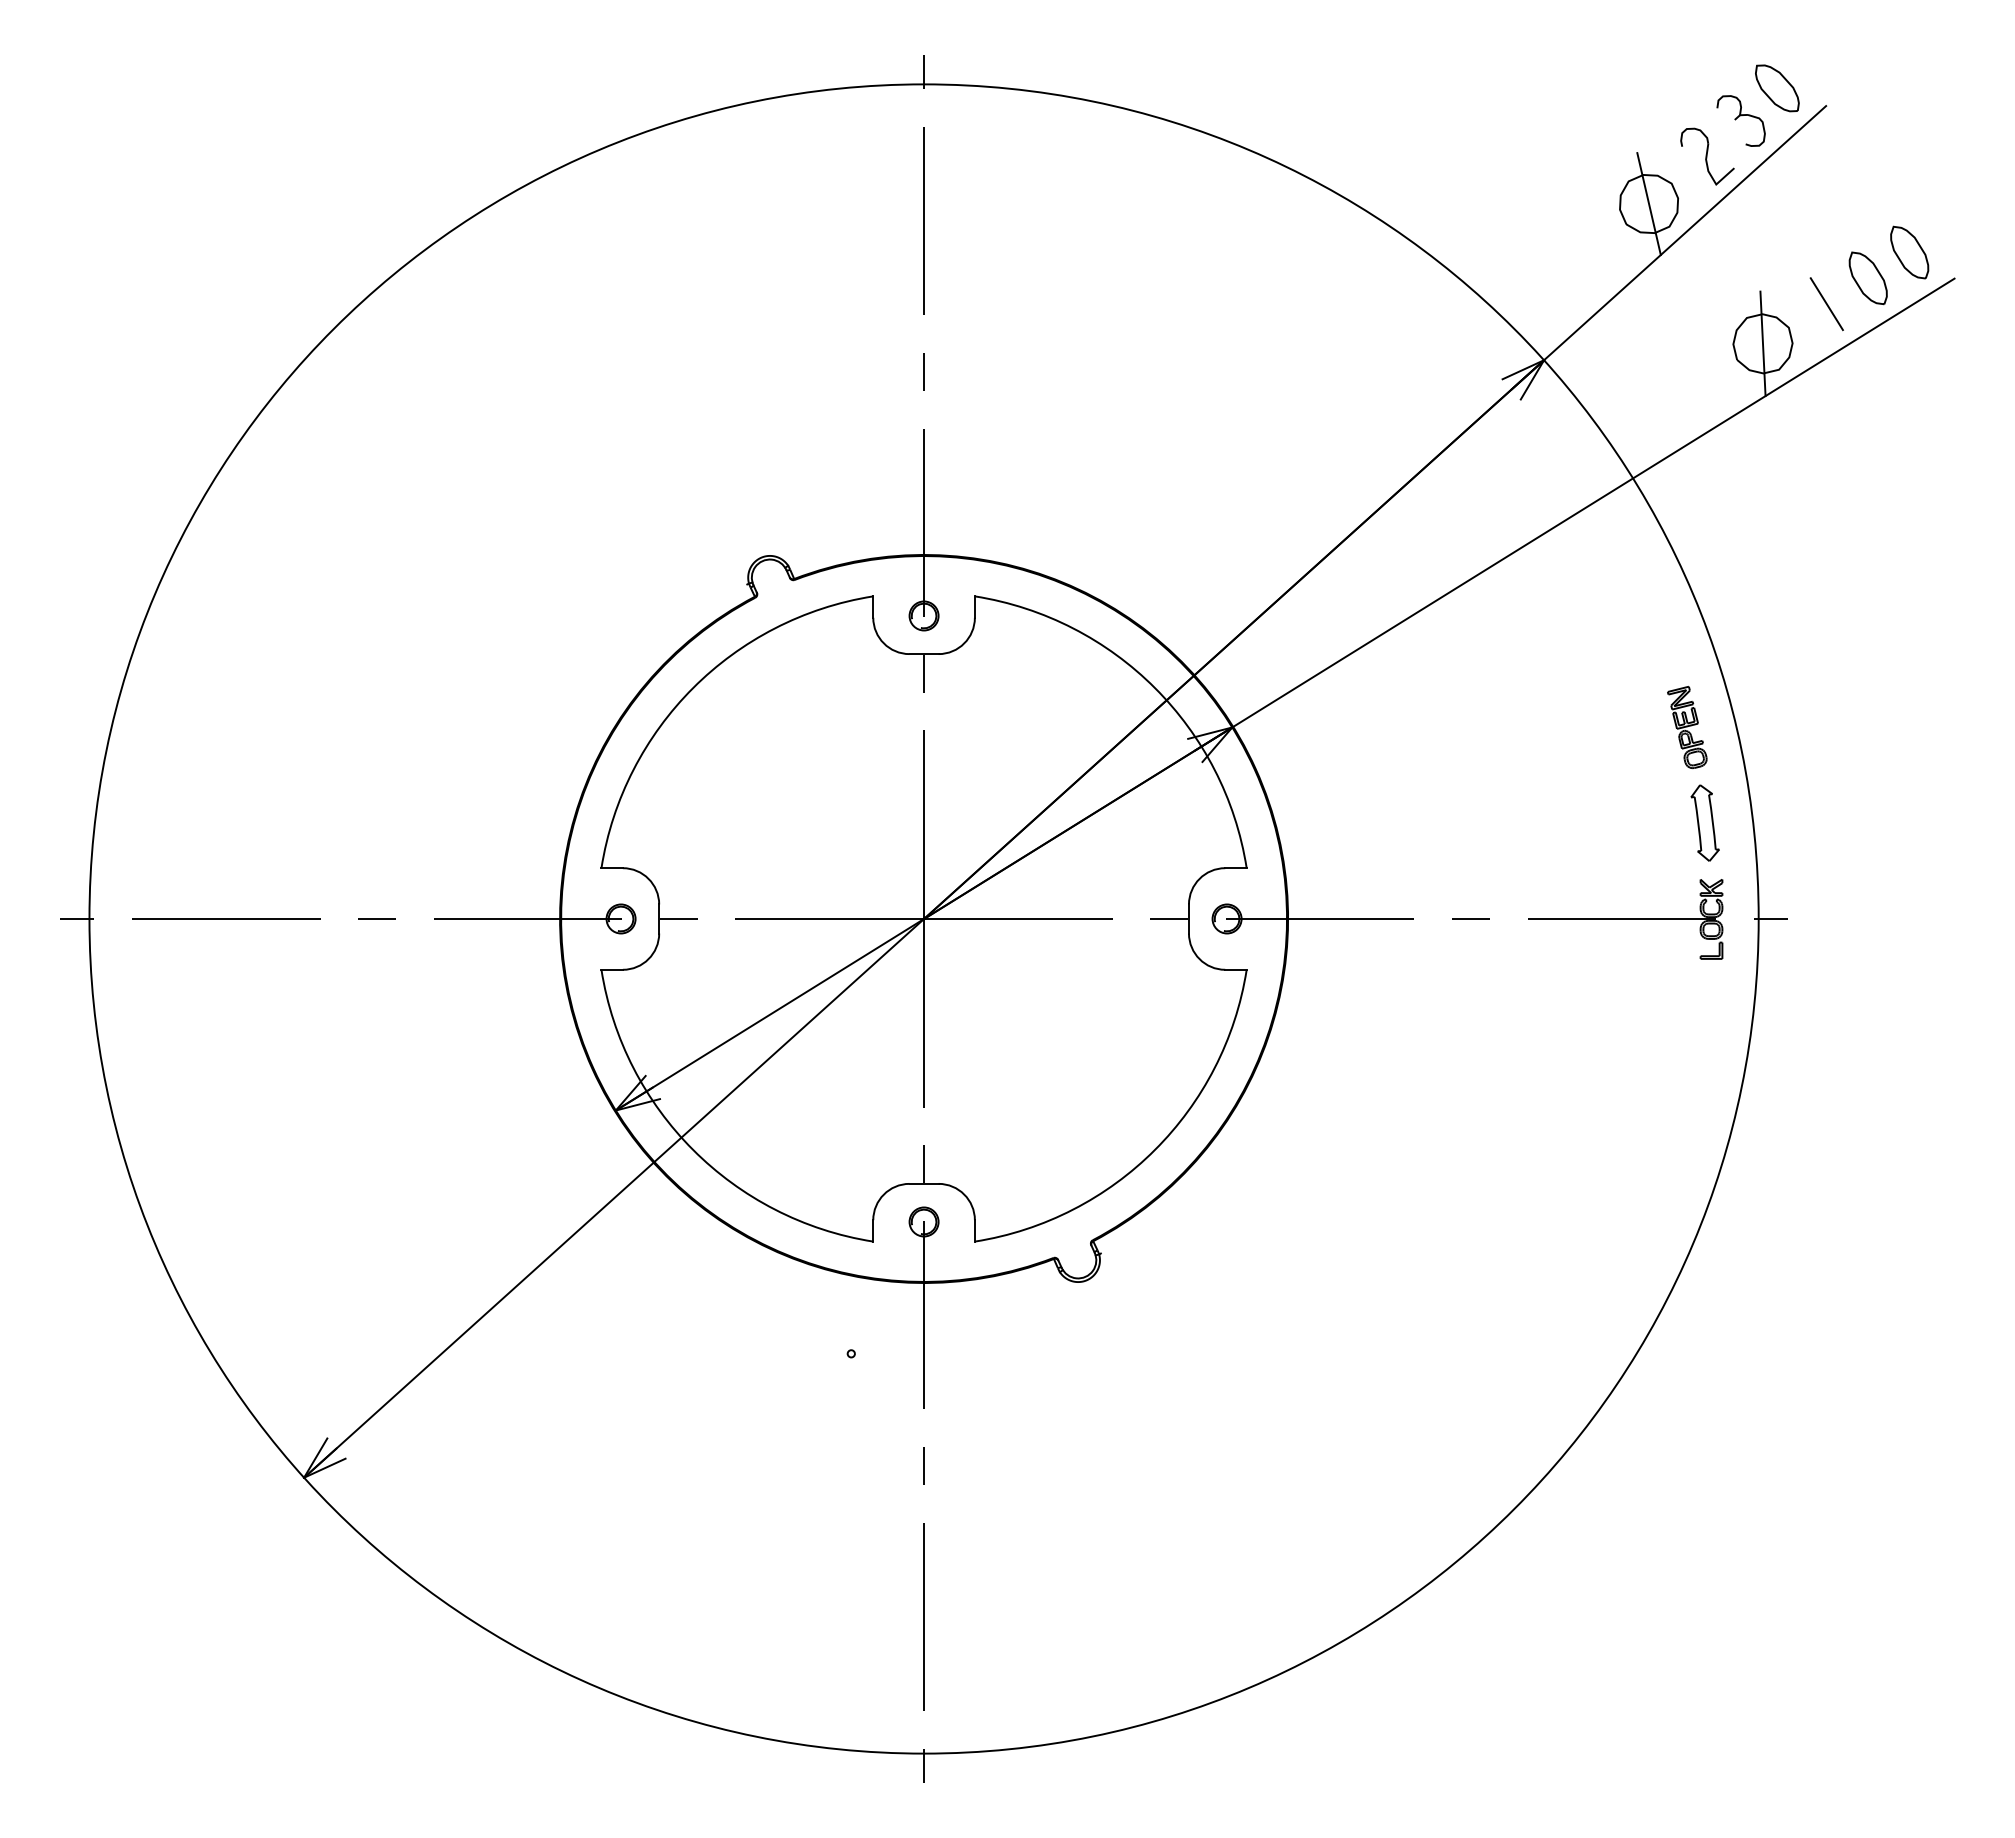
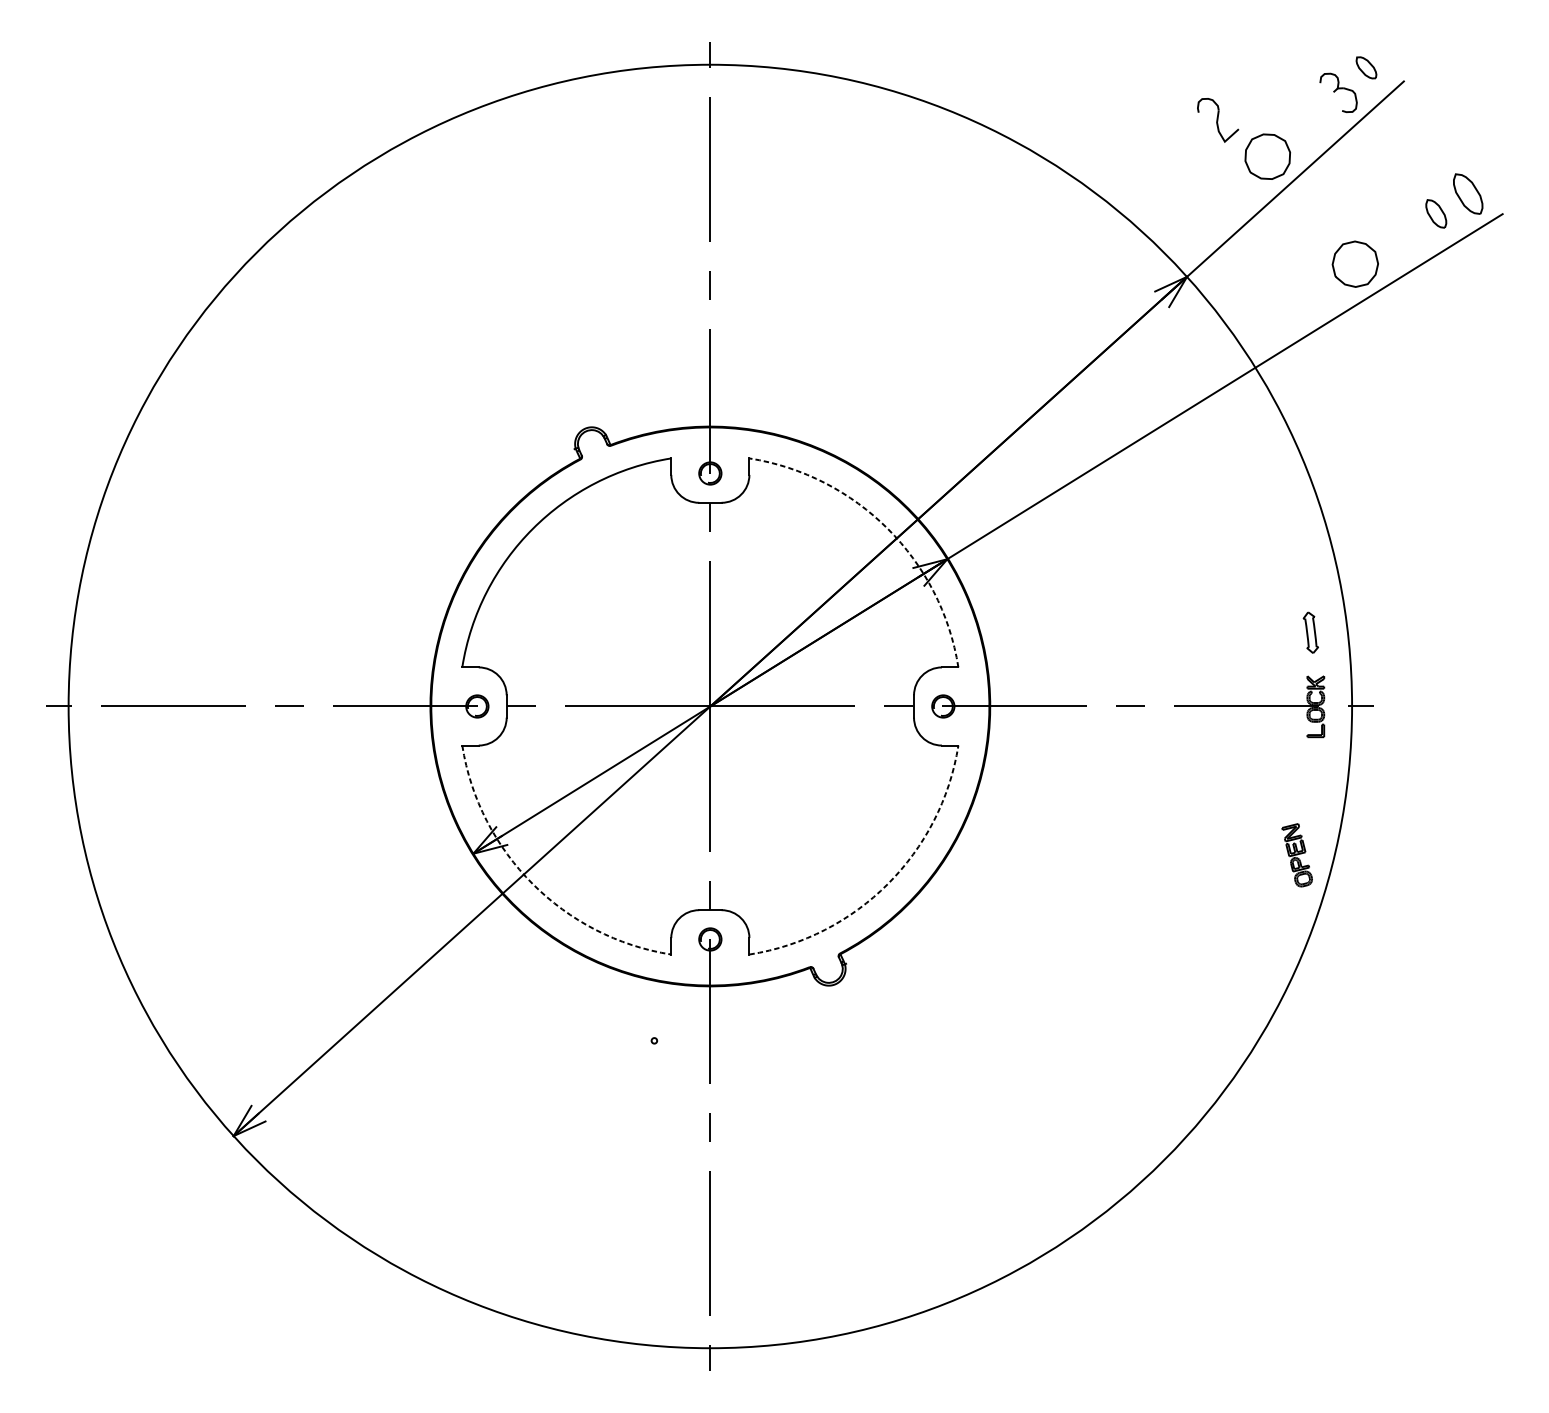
part: (1777, 88) -> (1366, 67), size x0.6
part: (1707, 156) -> (1218, 120), moved
line: (1648, 204) -> (1267, 157), removed
part: (1867, 278) -> (1435, 214), size x0.7
line: (1826, 304) -> (1404, 234), removed
line: (1762, 343) -> (1355, 263), removed
arc: (1155, 688) -> (888, 529), solid -> dashed
part: (1687, 727) -> (1297, 855), moved
part: (1704, 822) -> (1310, 632), size x0.7
arc: (693, 1149) -> (533, 883), solid -> dashed
arc: (1155, 1149) -> (888, 883), solid -> dashed

